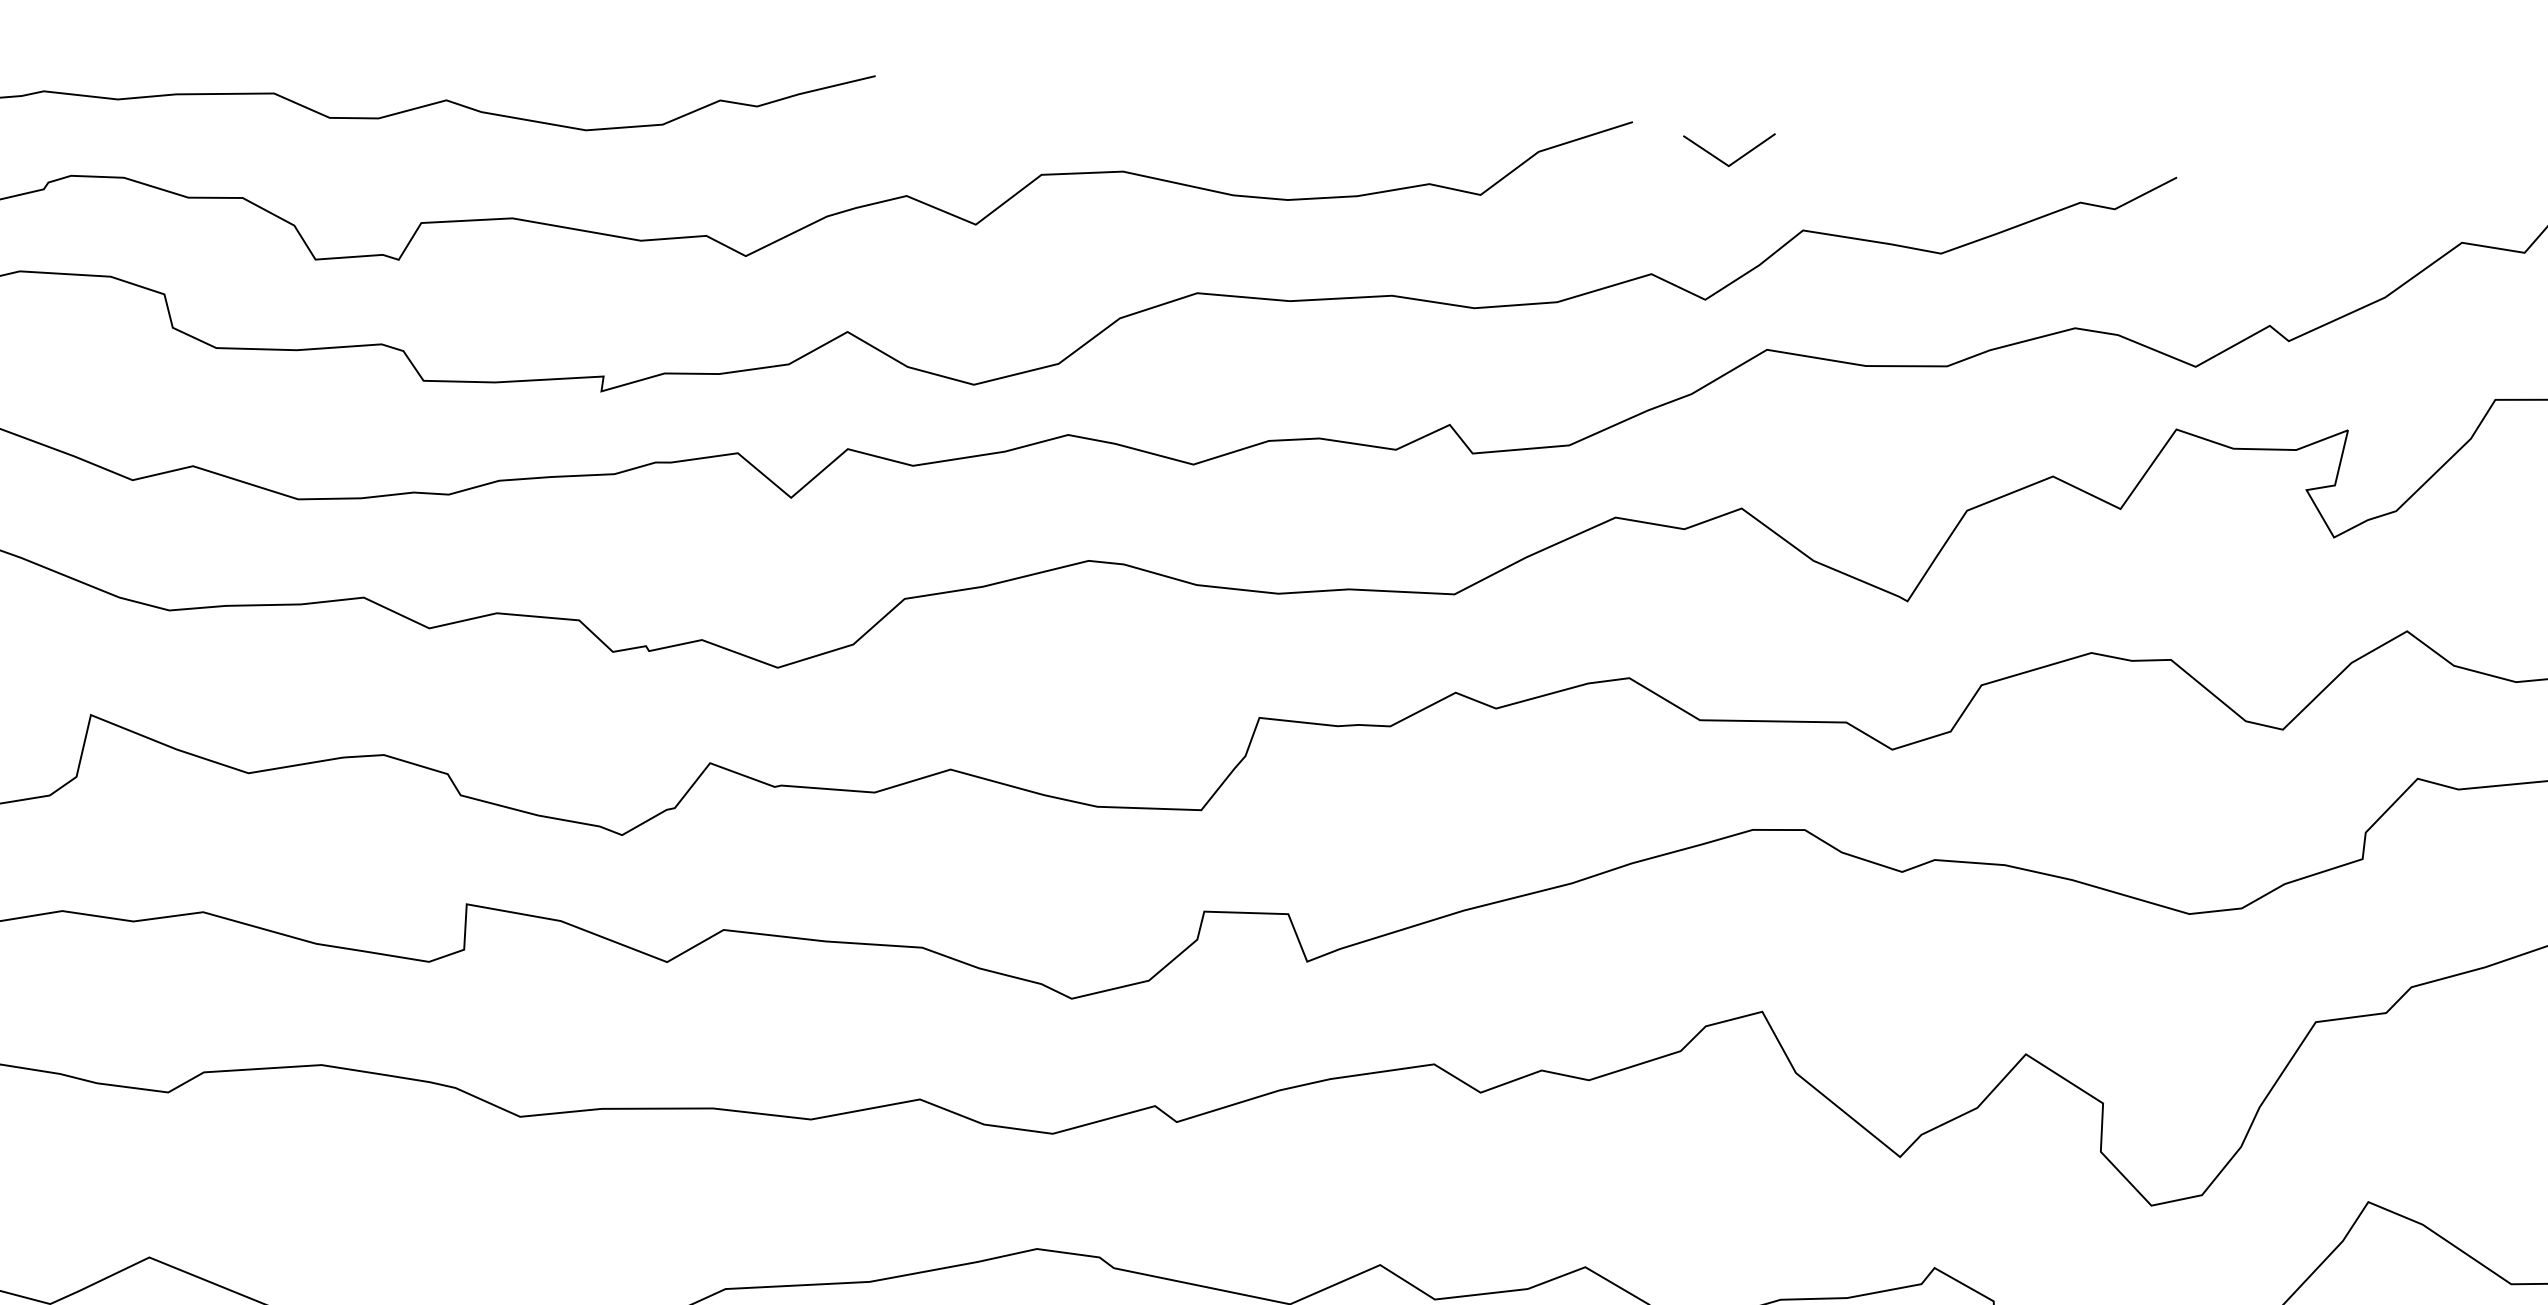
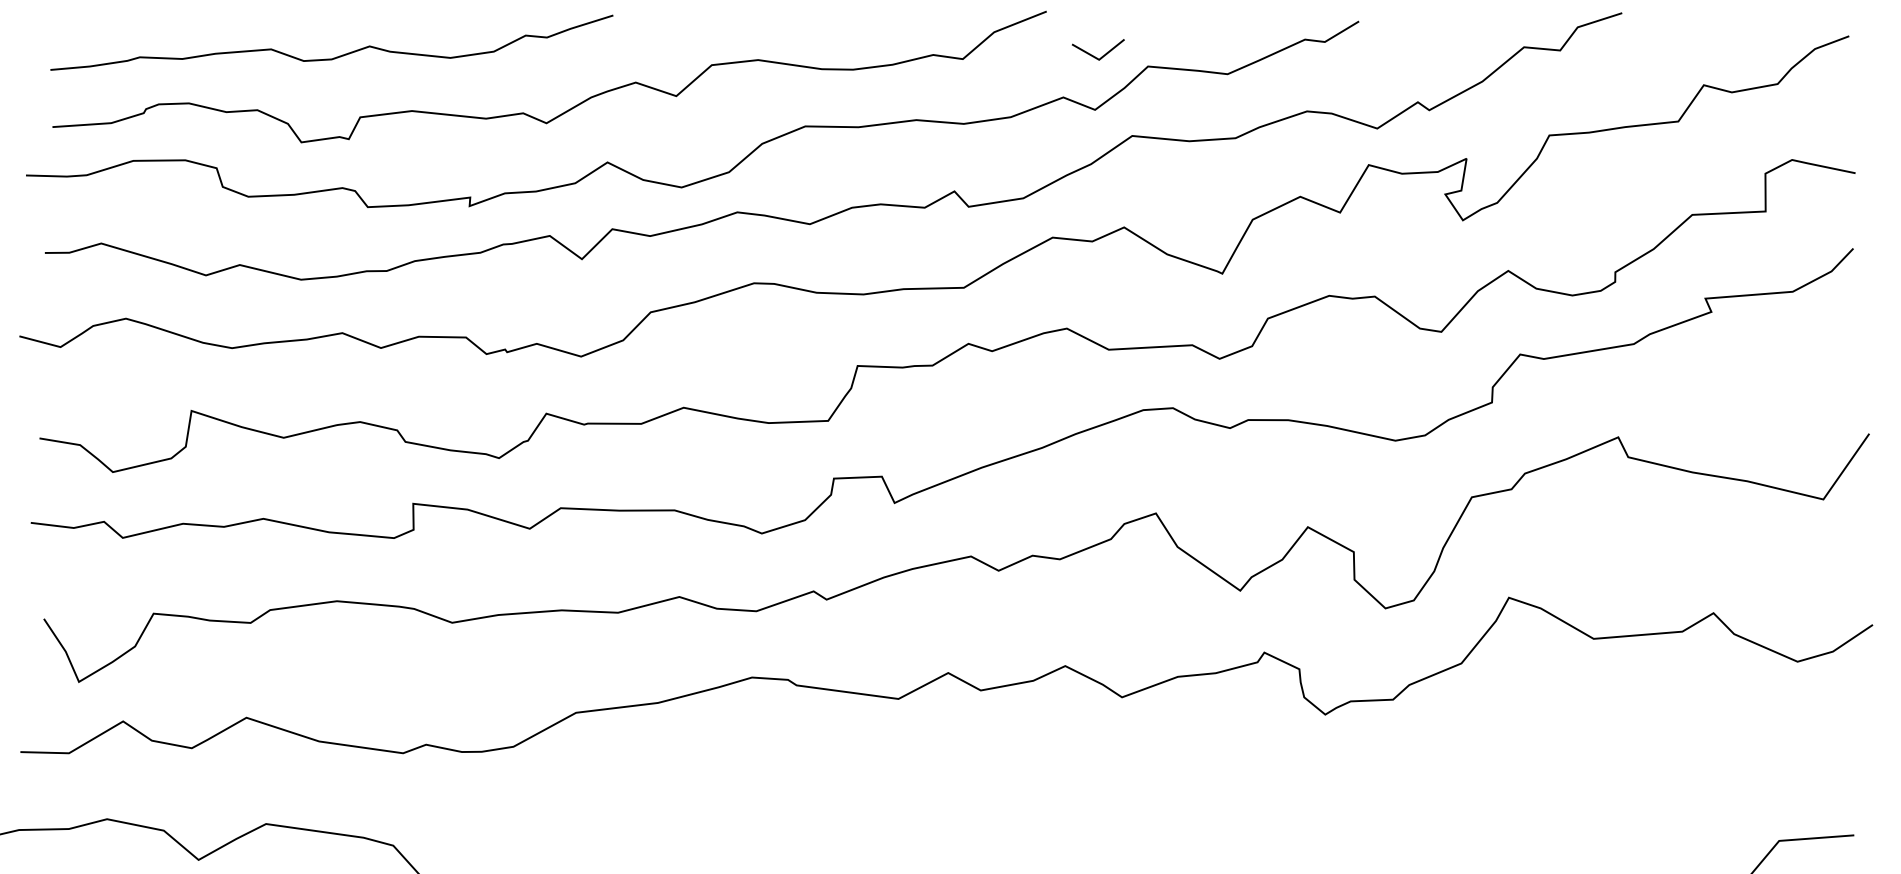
line: (1735, 159) -> (1102, 55), moved

